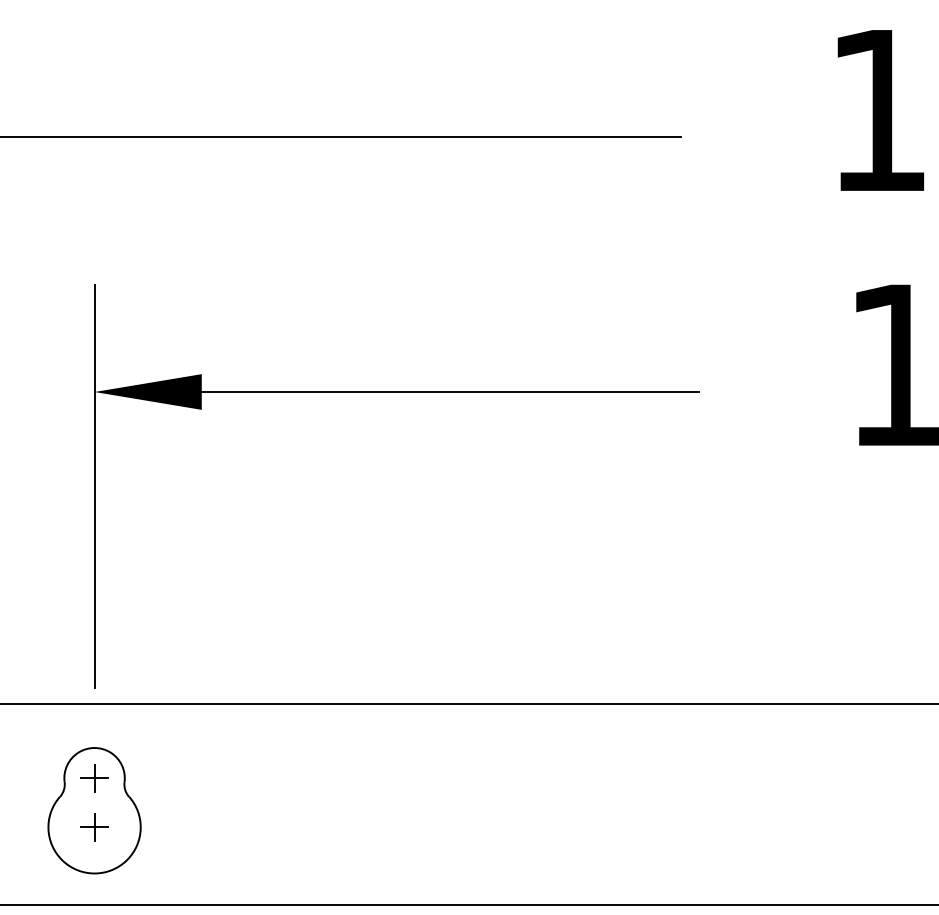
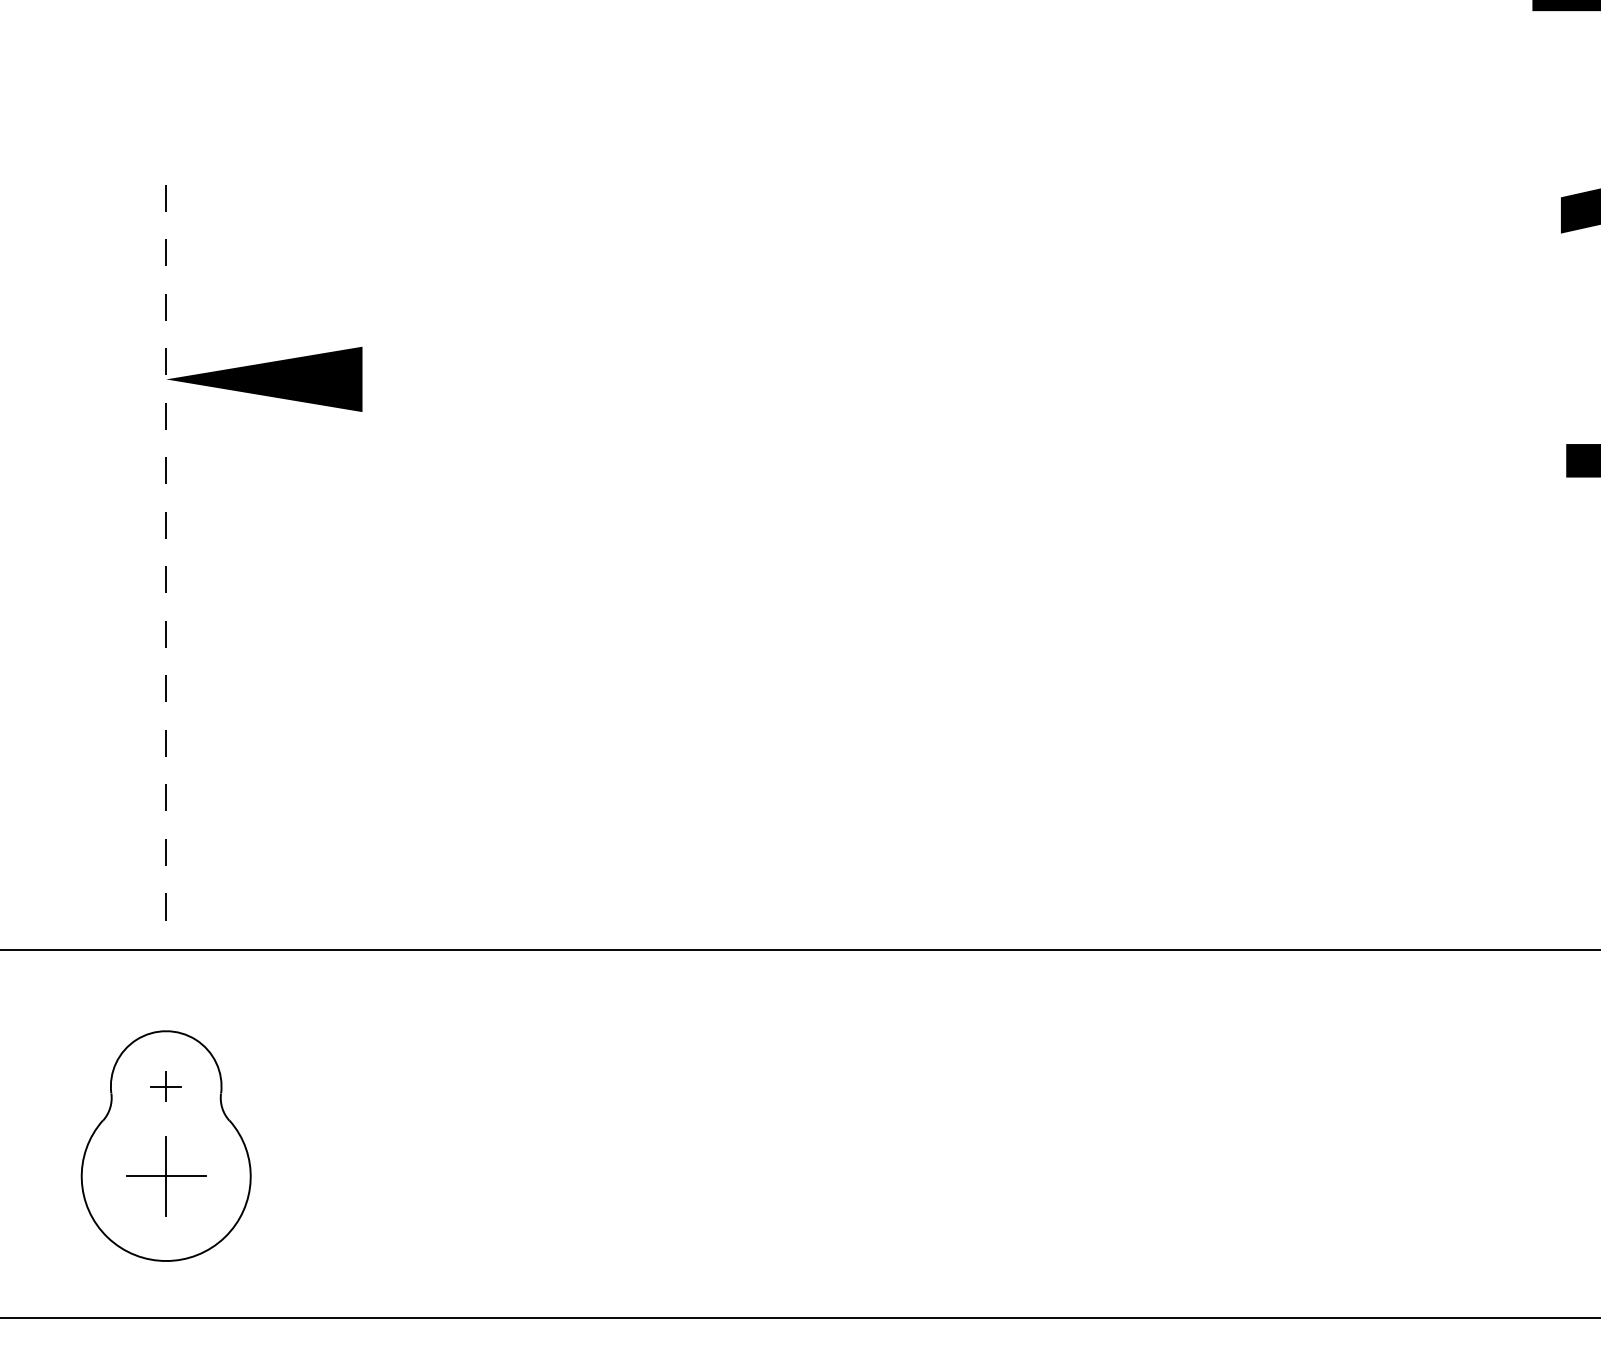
line: (450, 392) -> (817, 380), removed
line: (94, 485) -> (166, 550), solid -> dashed
part: (94, 778) -> (166, 1087), size x0.6
part: (94, 827) -> (166, 1176), size x1.6

